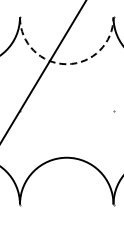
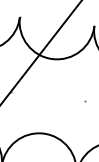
arc: (66, 64) -> (52, 59), dashed -> solid

